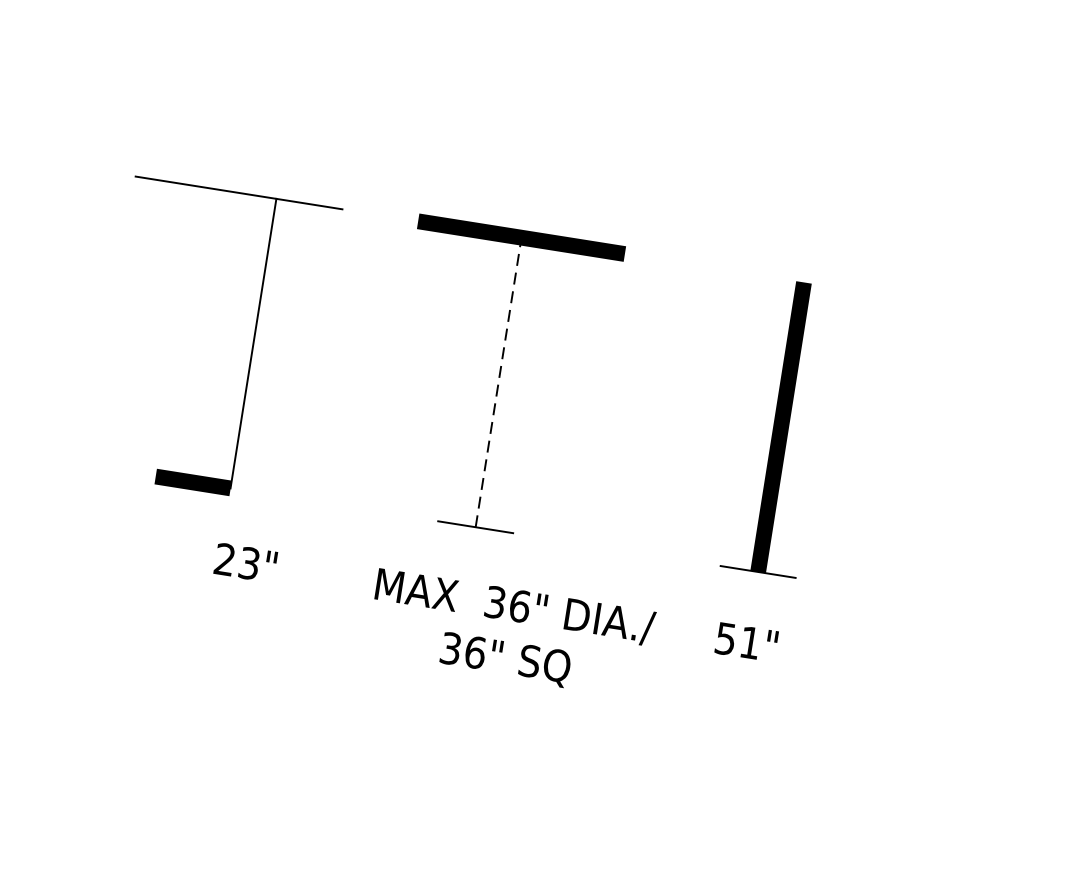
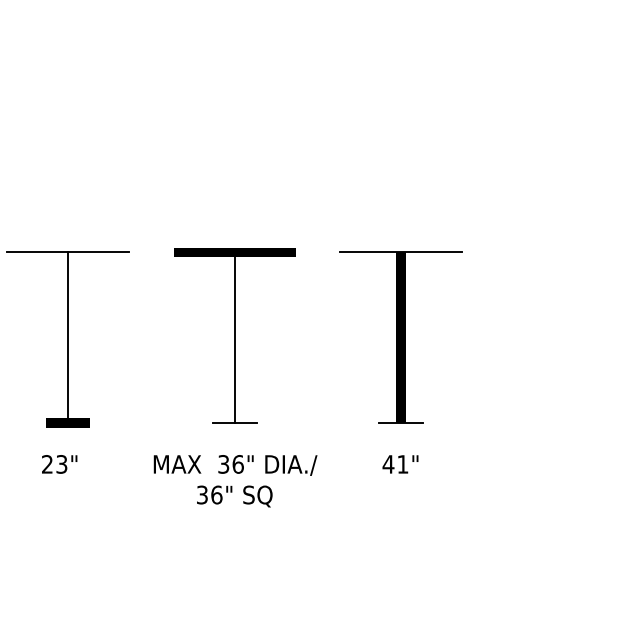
line: (803, 282) -> (400, 252), added
line: (254, 343) -> (68, 337), moved
line: (498, 382) -> (234, 337), dashed -> solid
text: (245, 562) -> (59, 464), moved
text: (510, 634) -> (235, 481), moved
text: (725, 639) -> (388, 464), 51" -> 41"

